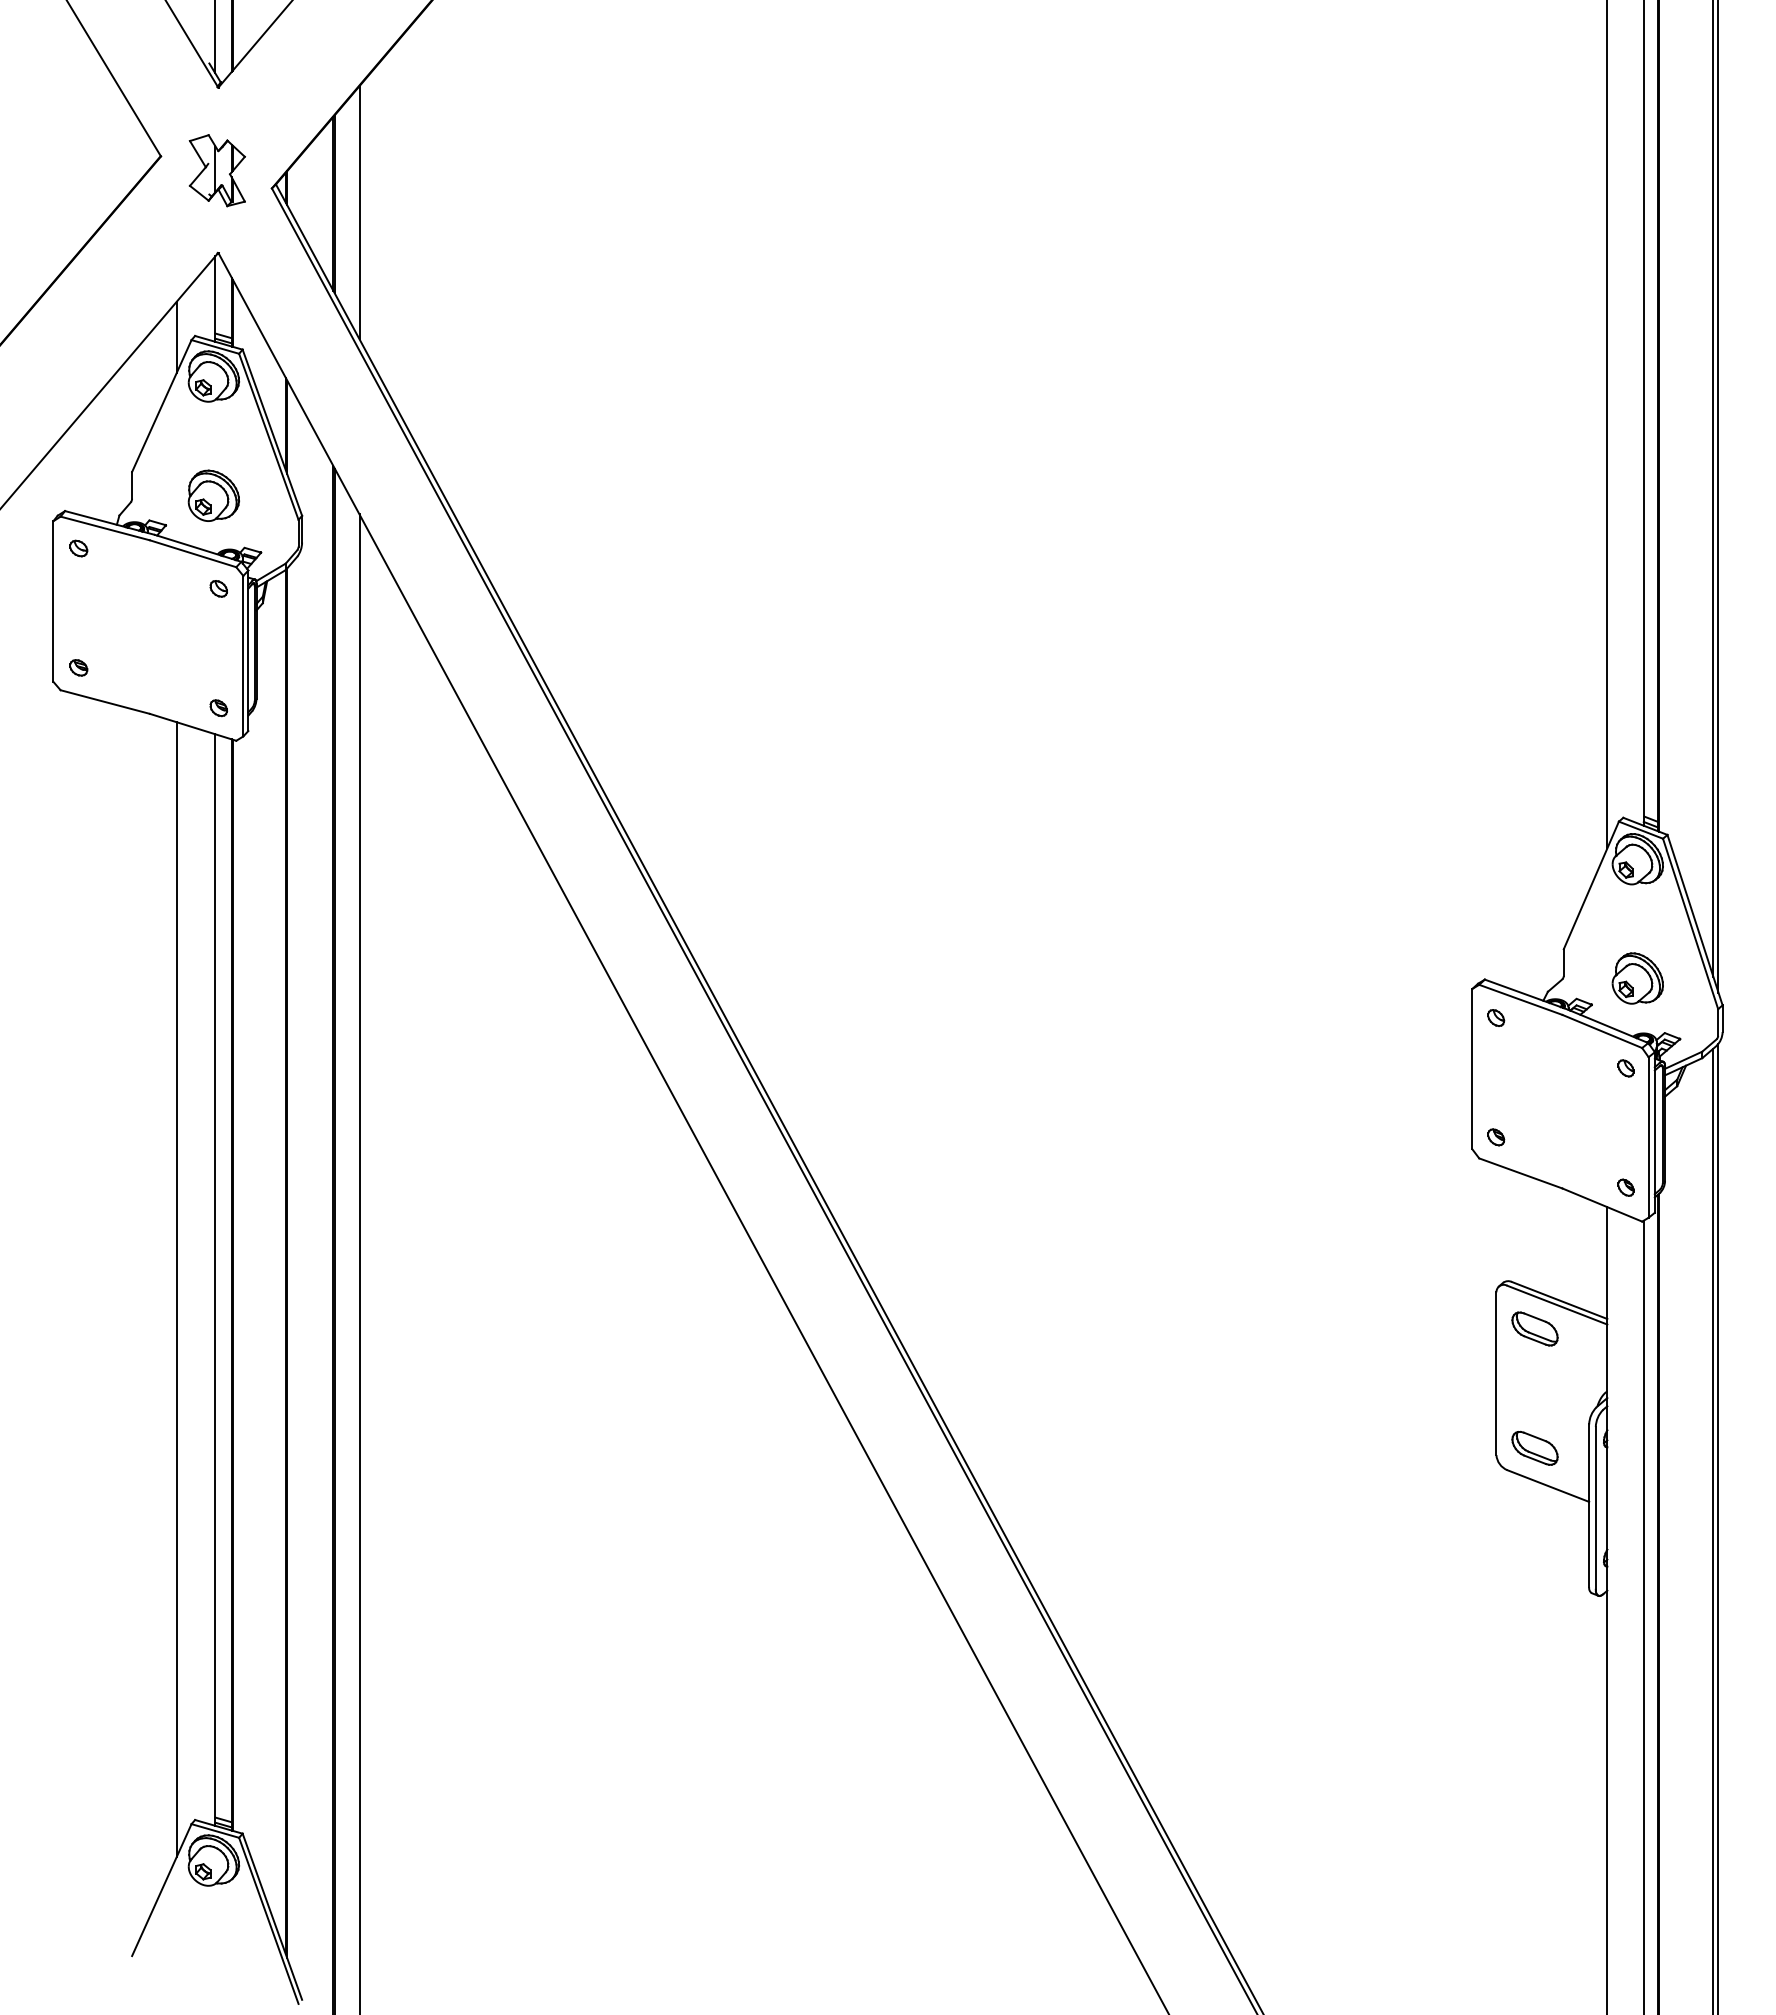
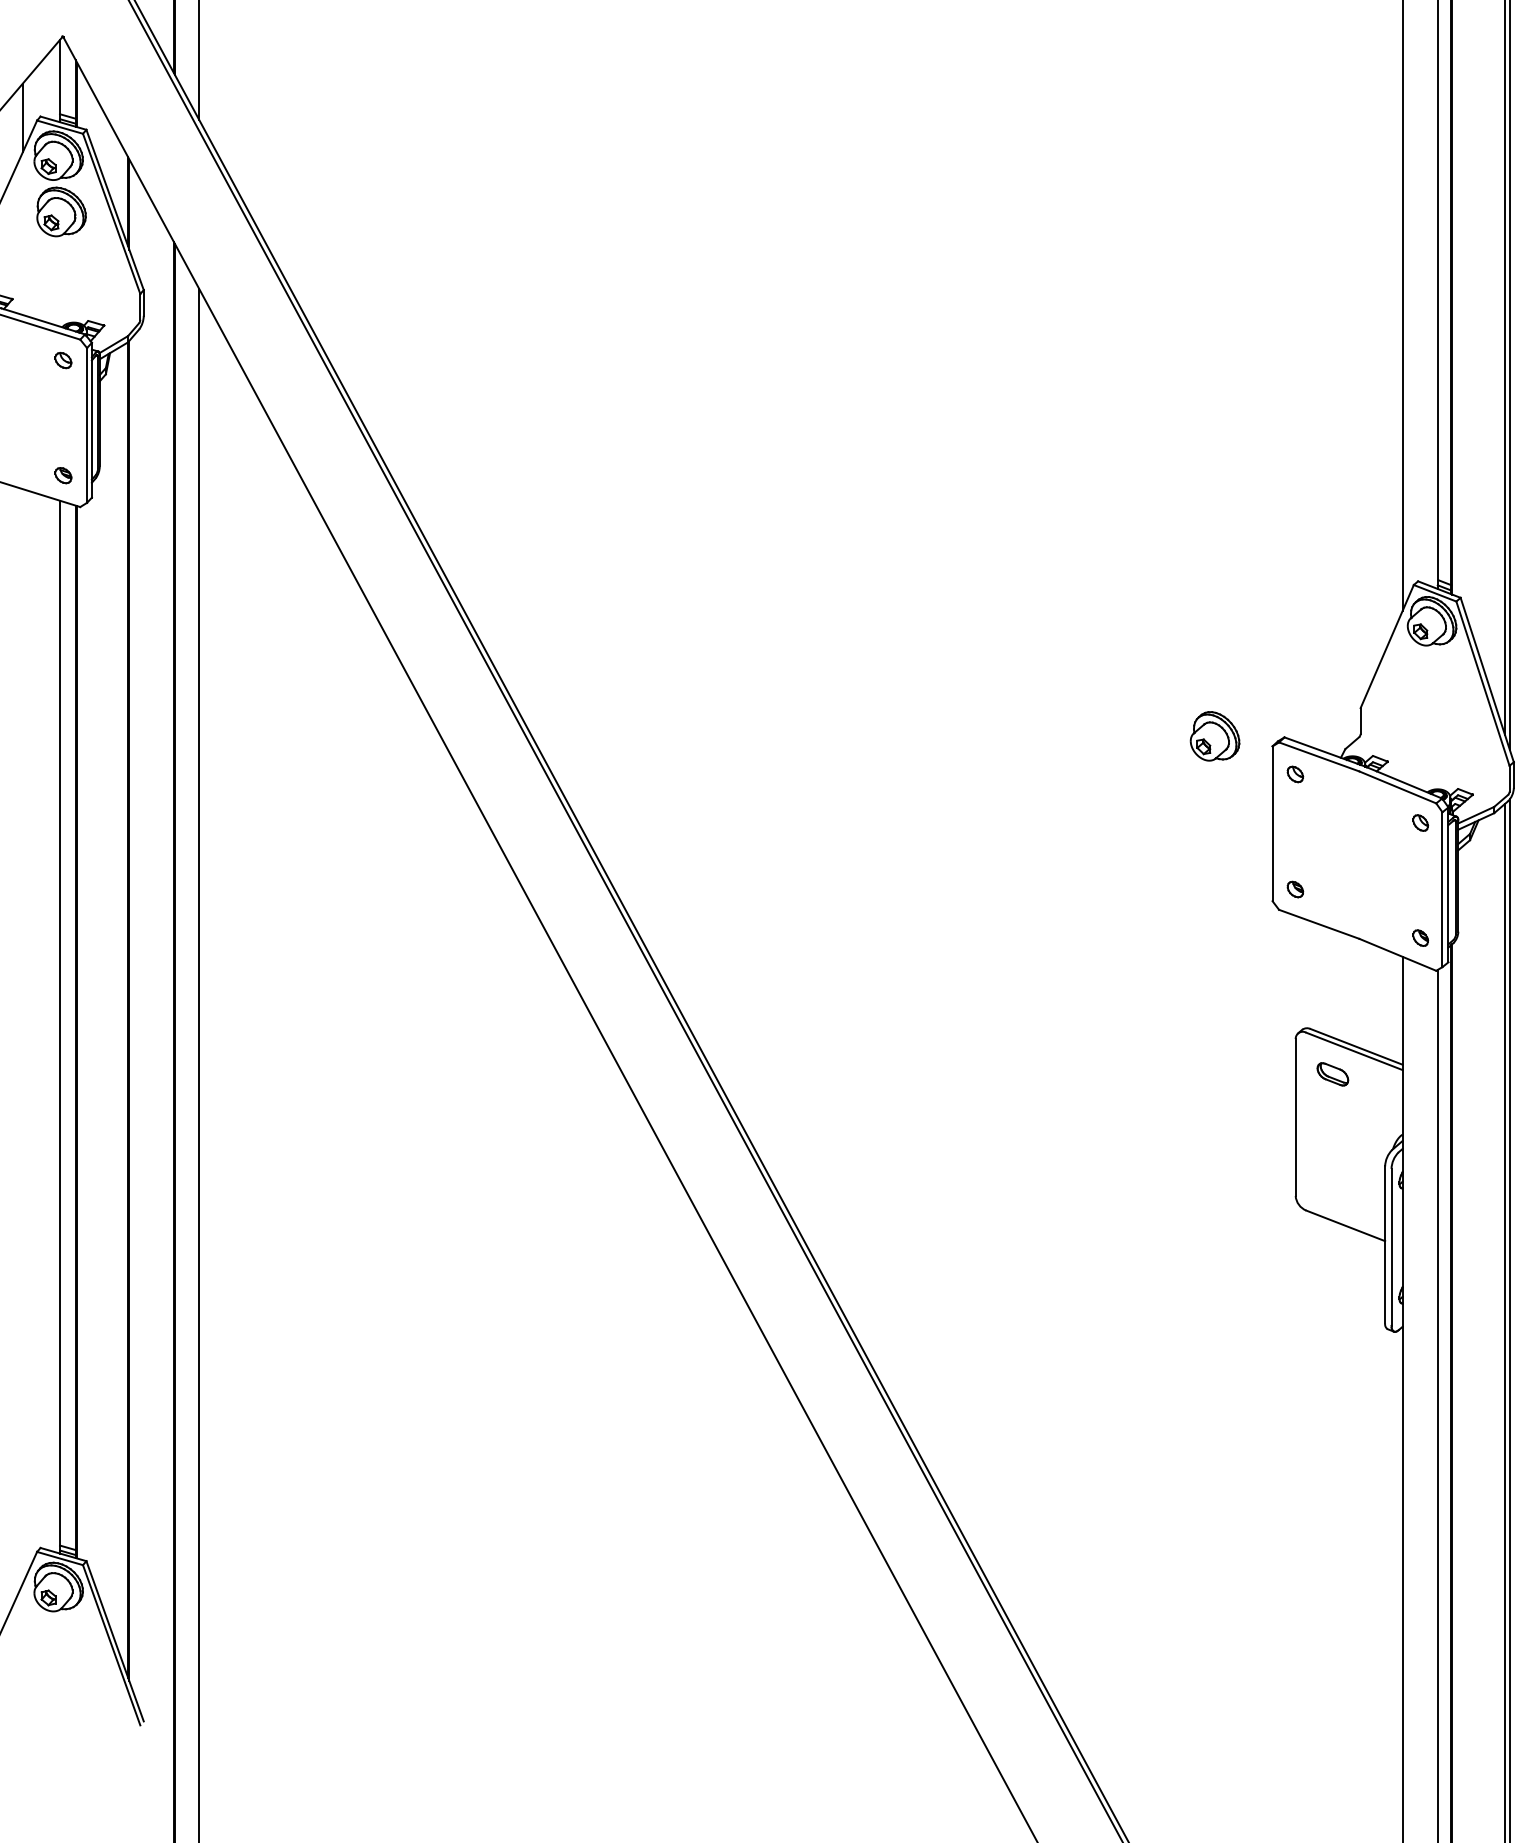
part: (213, 495) -> (61, 211), moved
part: (1637, 978) -> (1214, 736), moved
line: (176, 1289) -> (22, 1036), removed
part: (1534, 1328) -> (1332, 1073), size x0.7
part: (1534, 1447) -> (1332, 1188), removed

